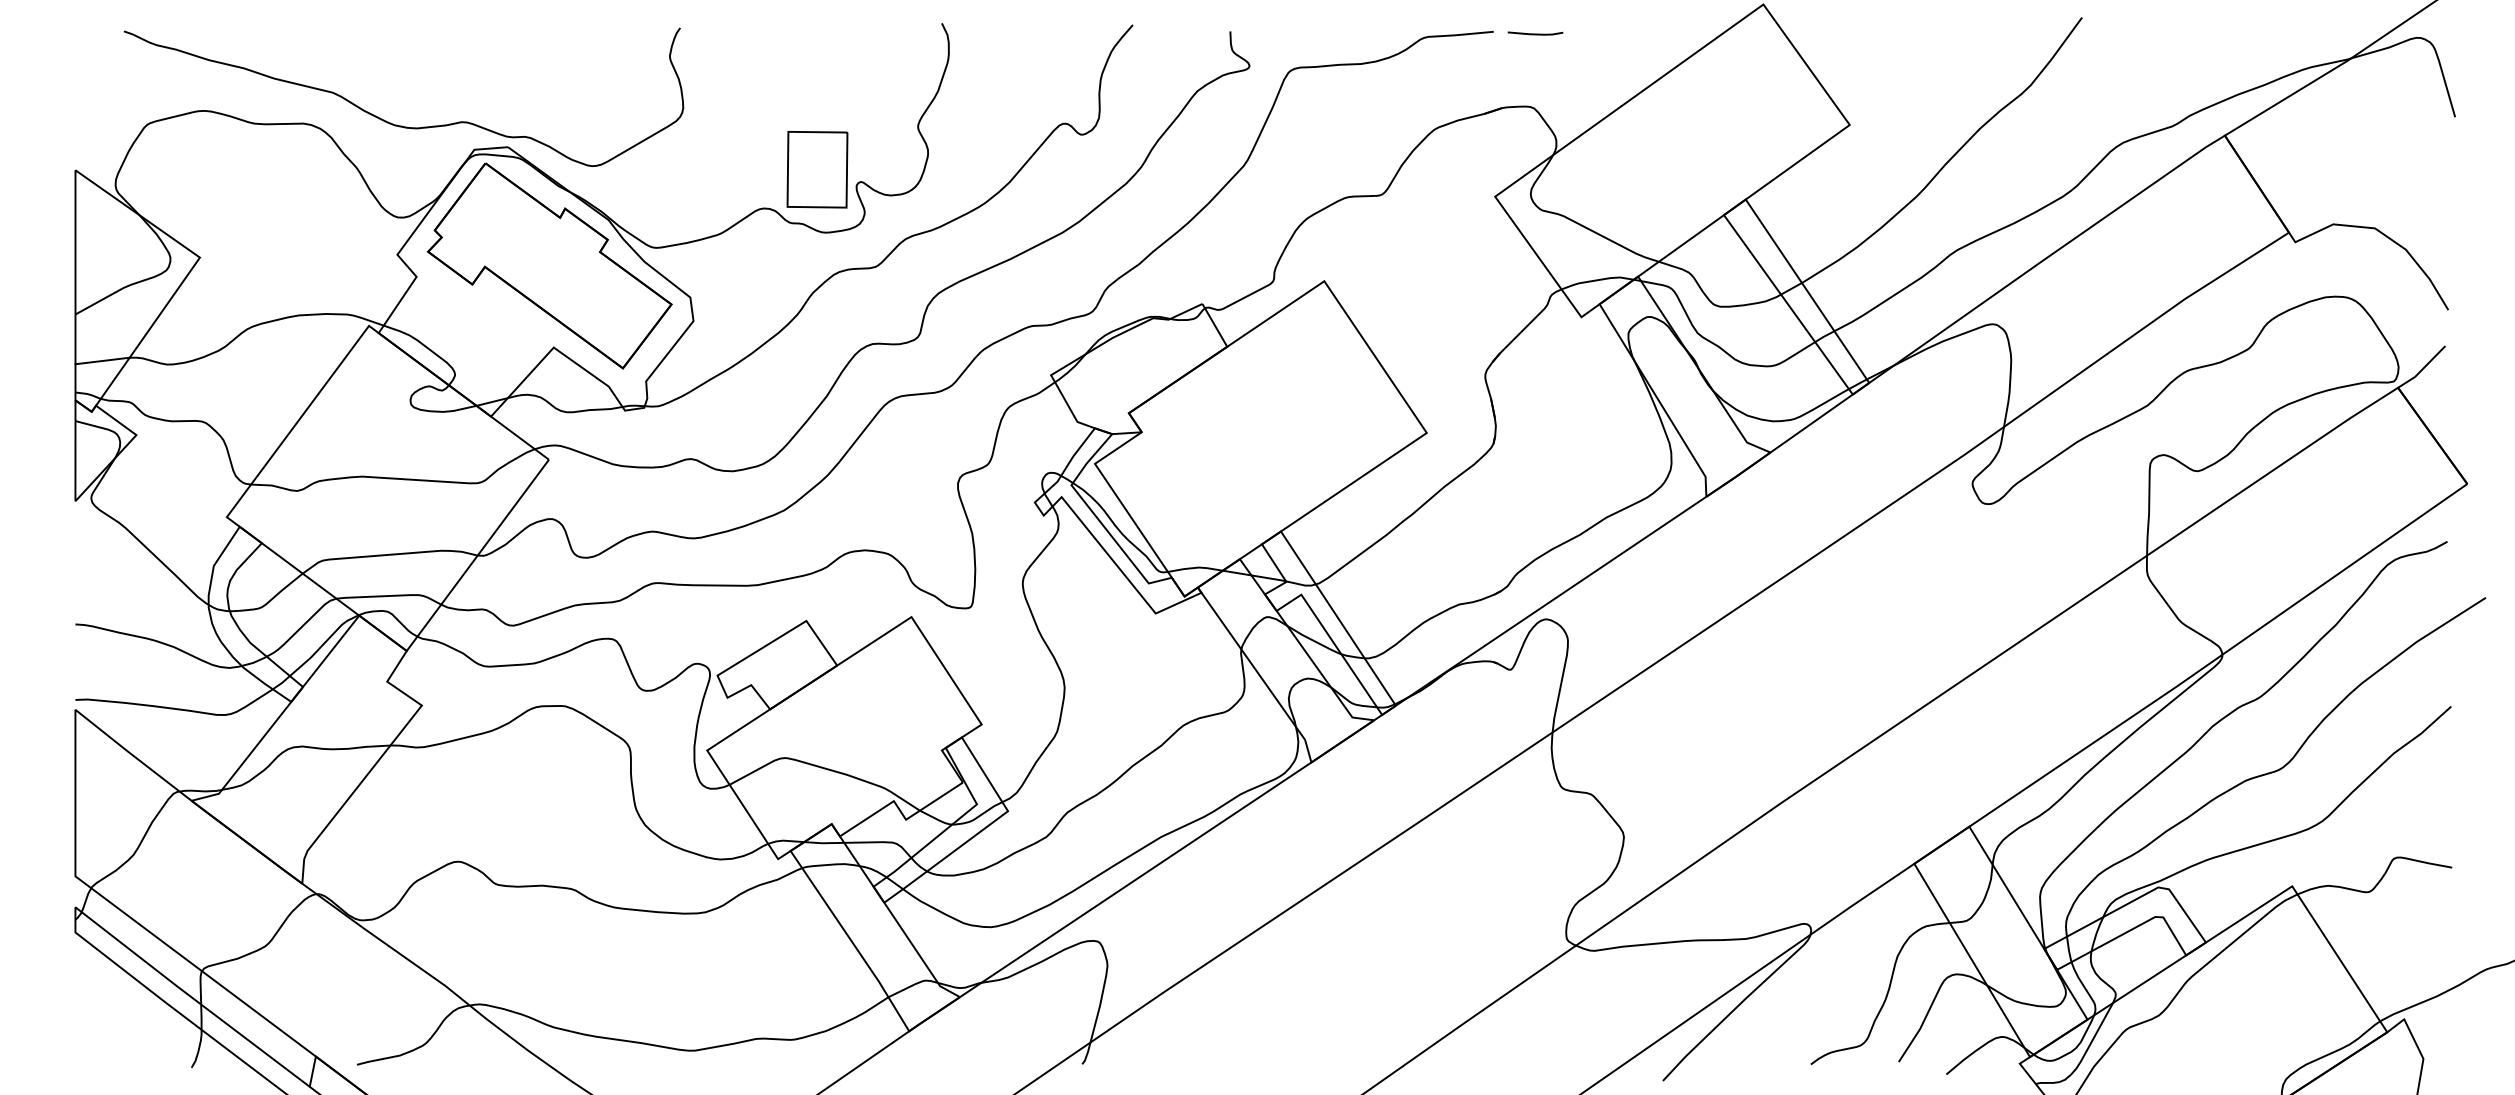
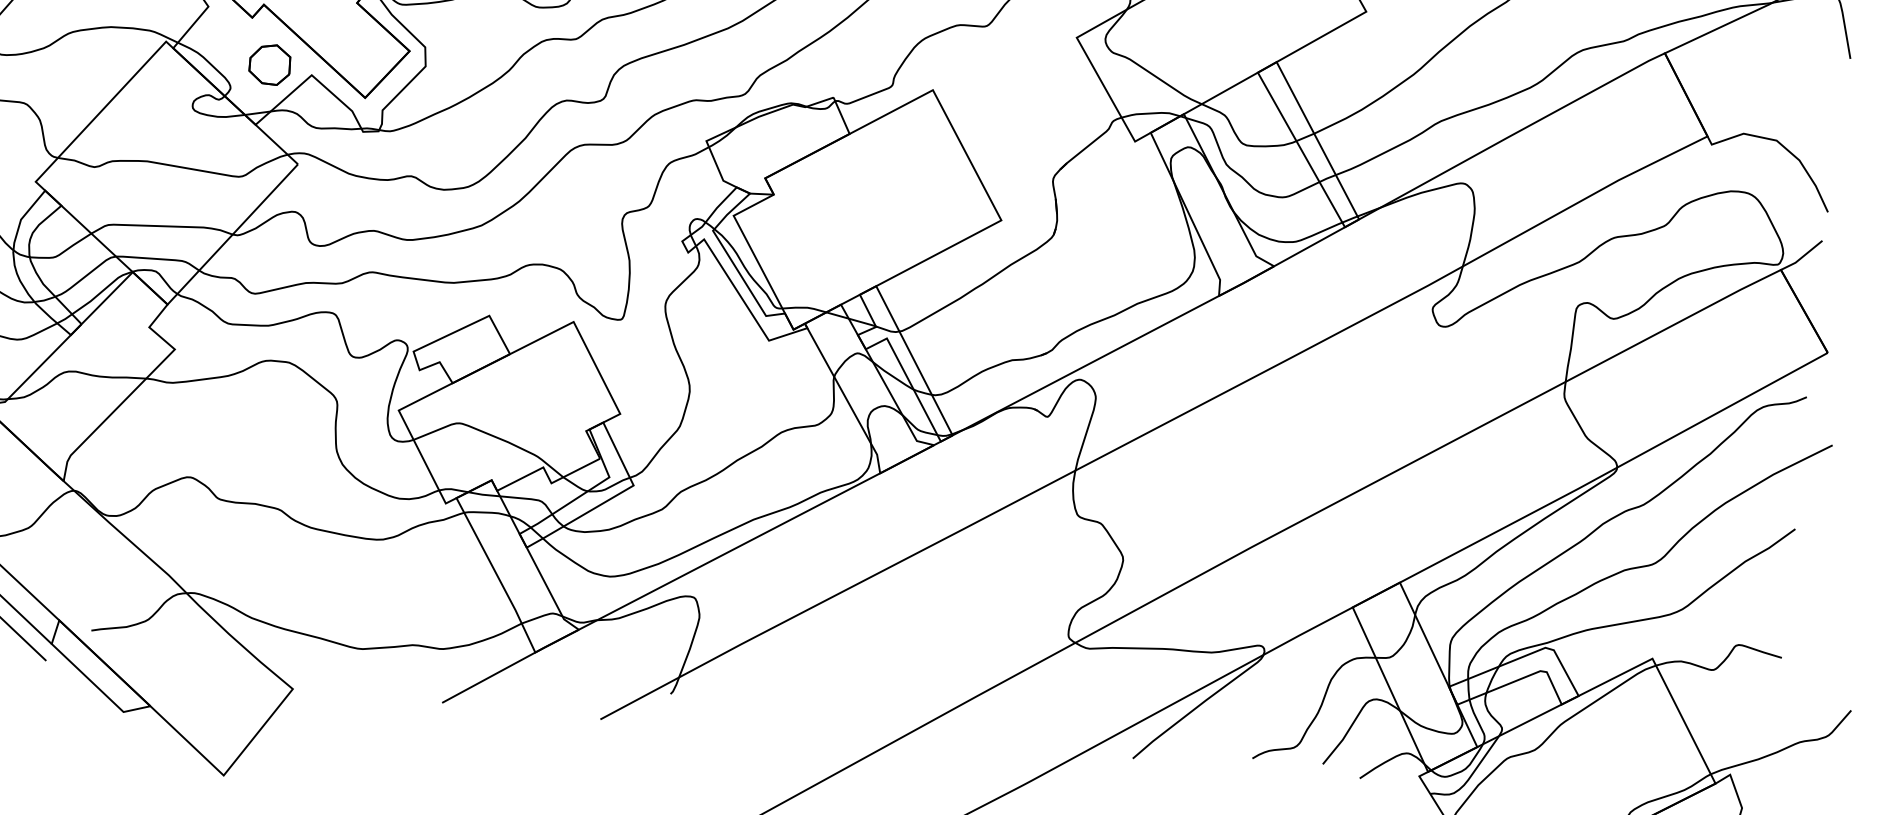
part: (500, 339) -> (269, 64), added

